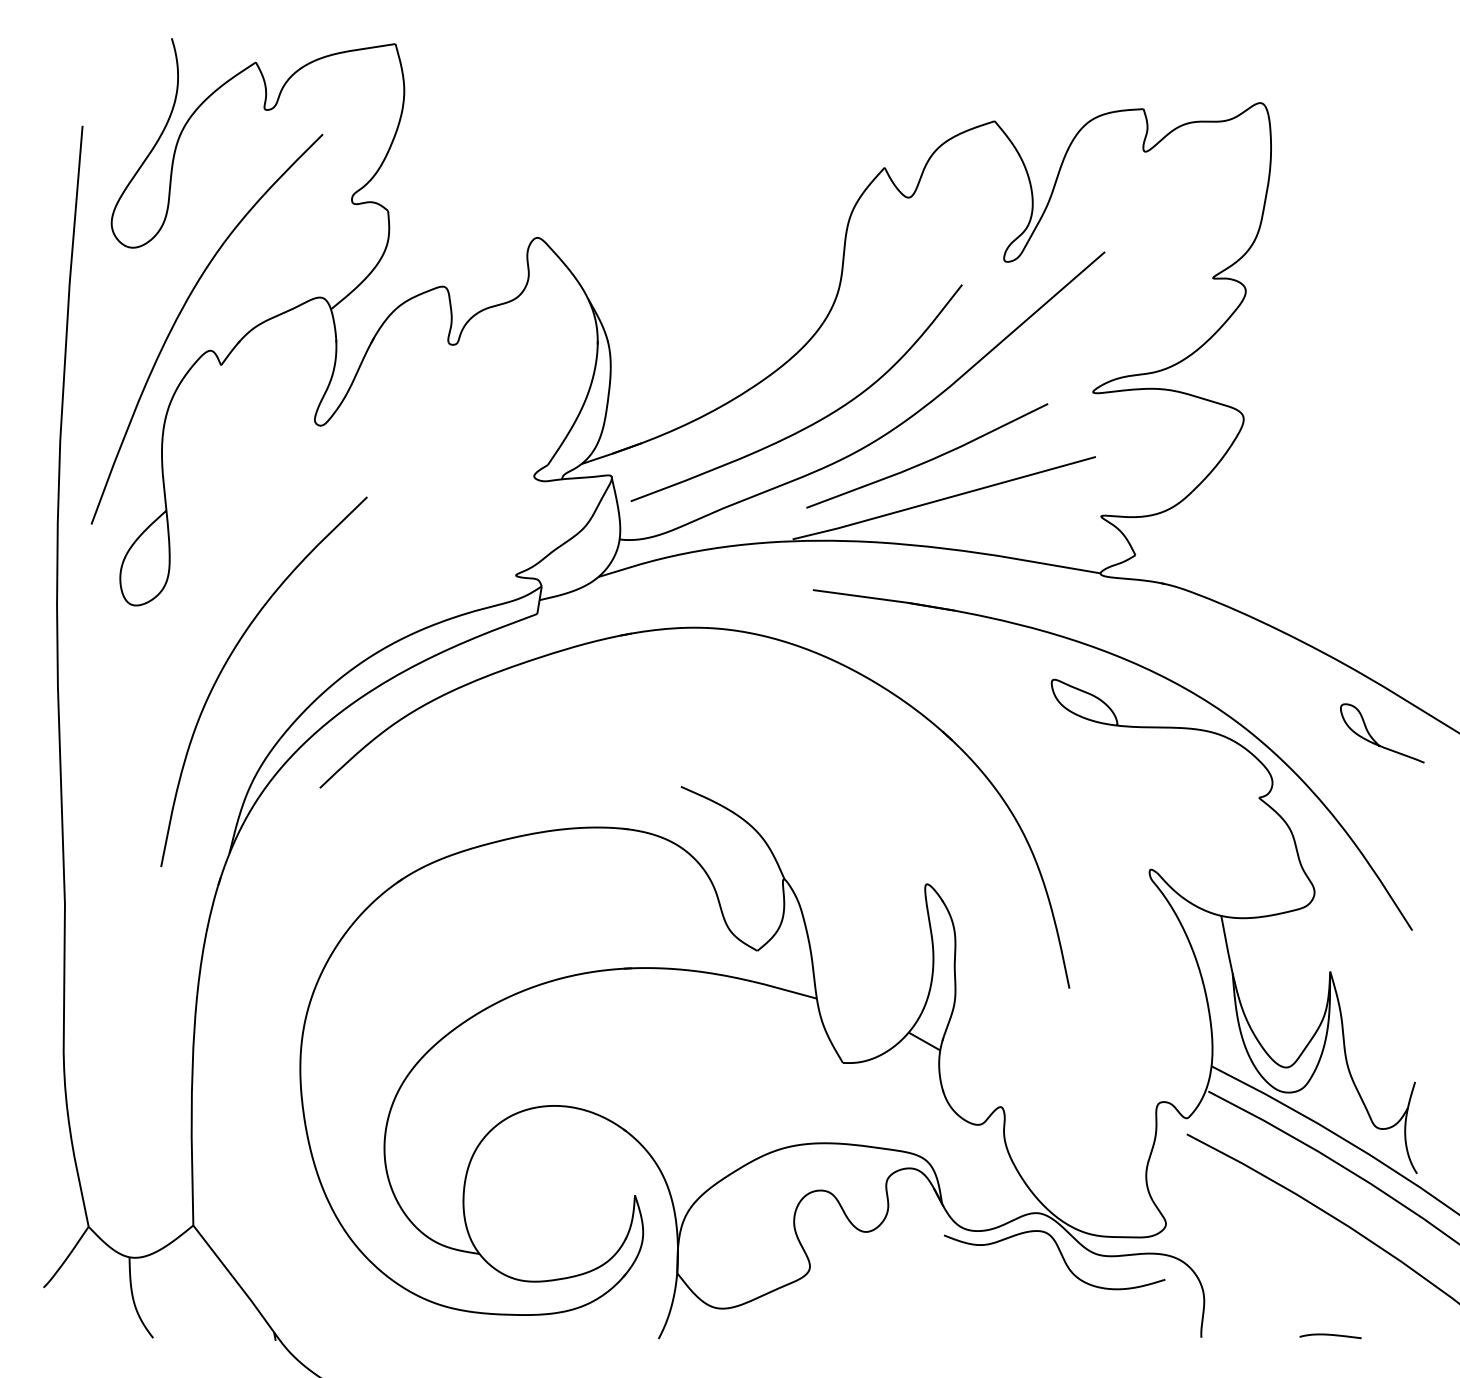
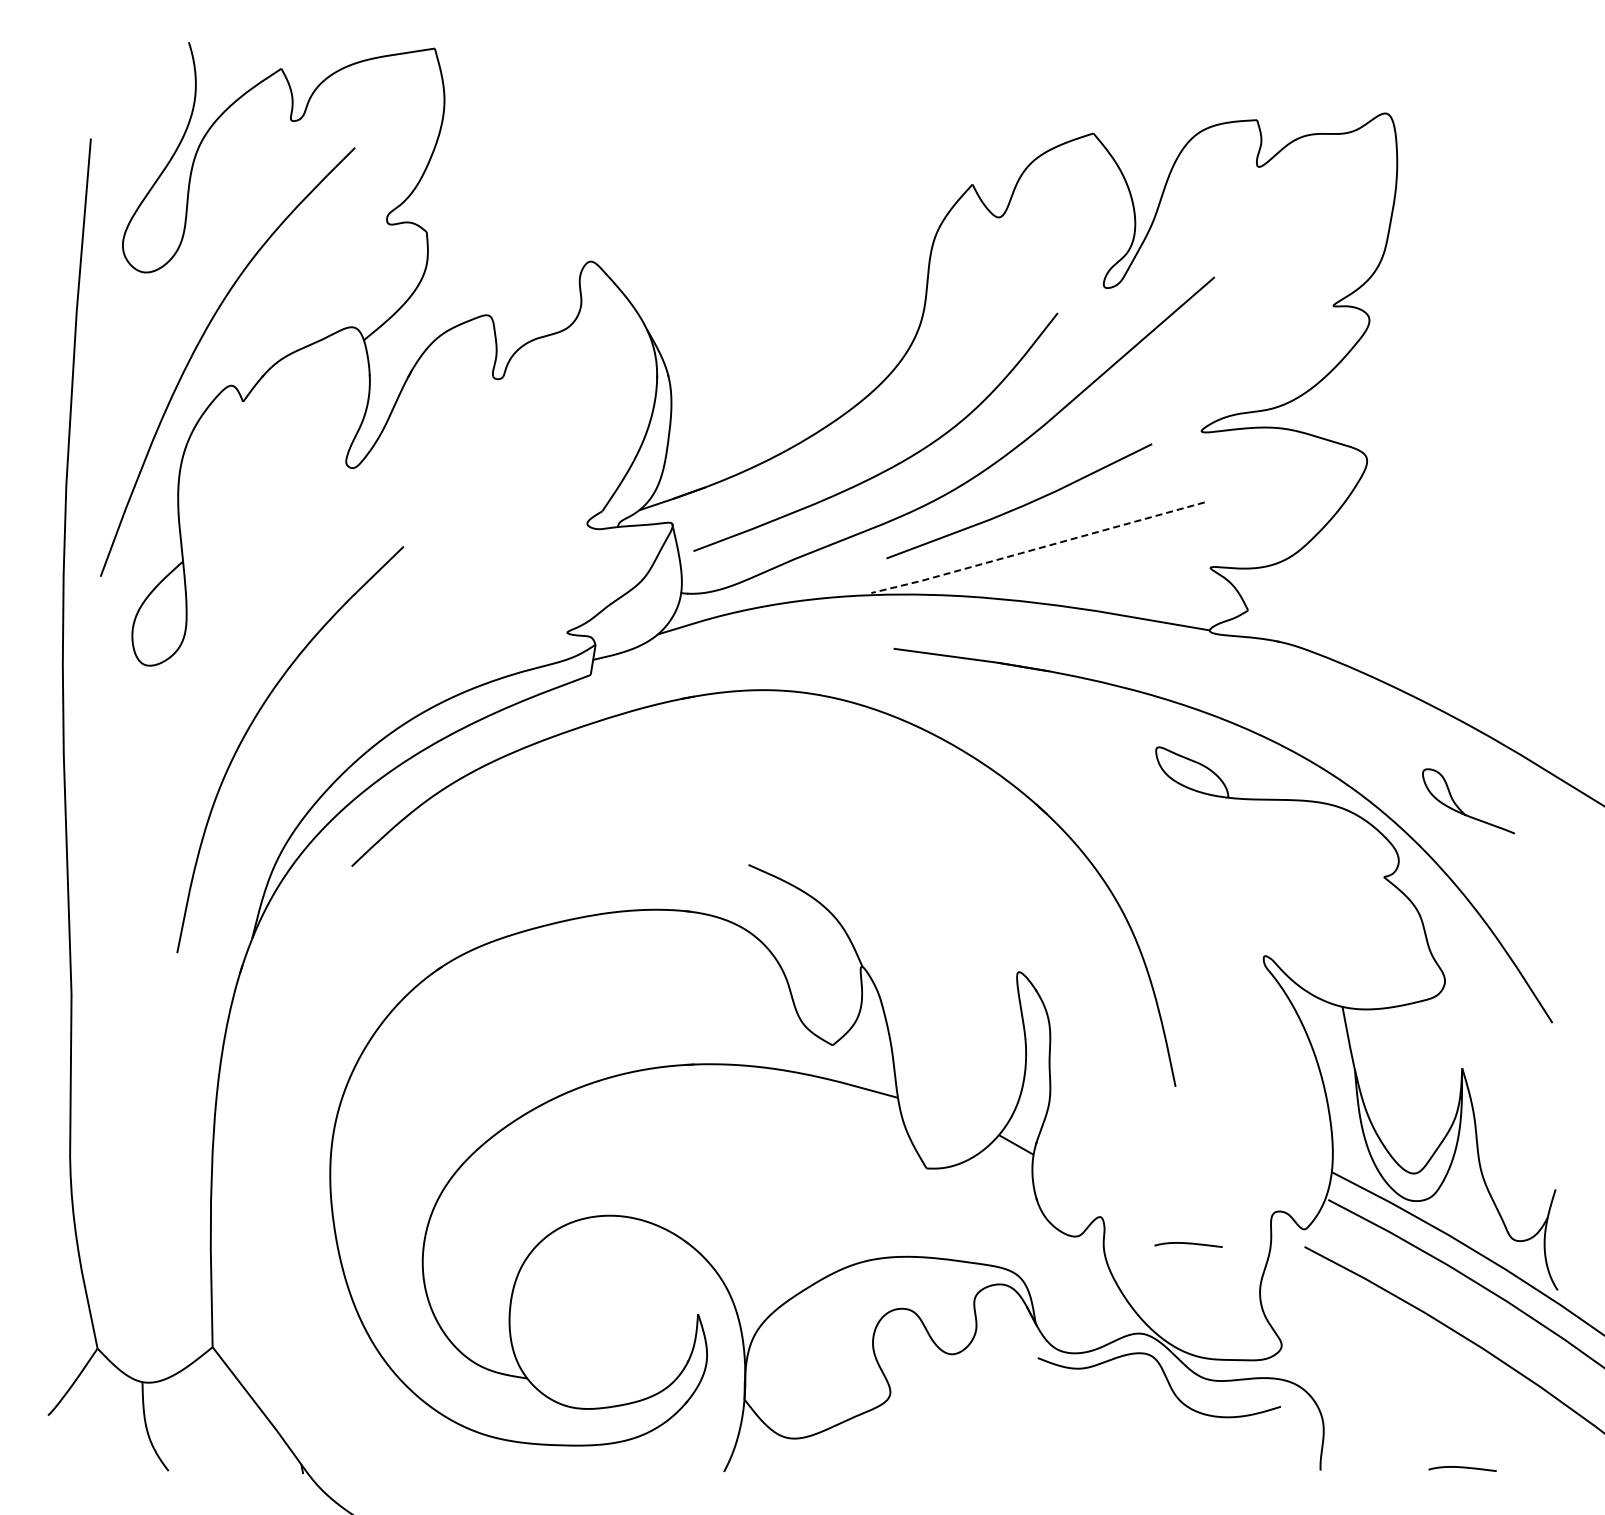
line: (943, 498) -> (1037, 548), solid -> dashed
curve: (1375, 739) -> (1460, 808), moved
curve: (1081, 1132) -> (1188, 1244), added

